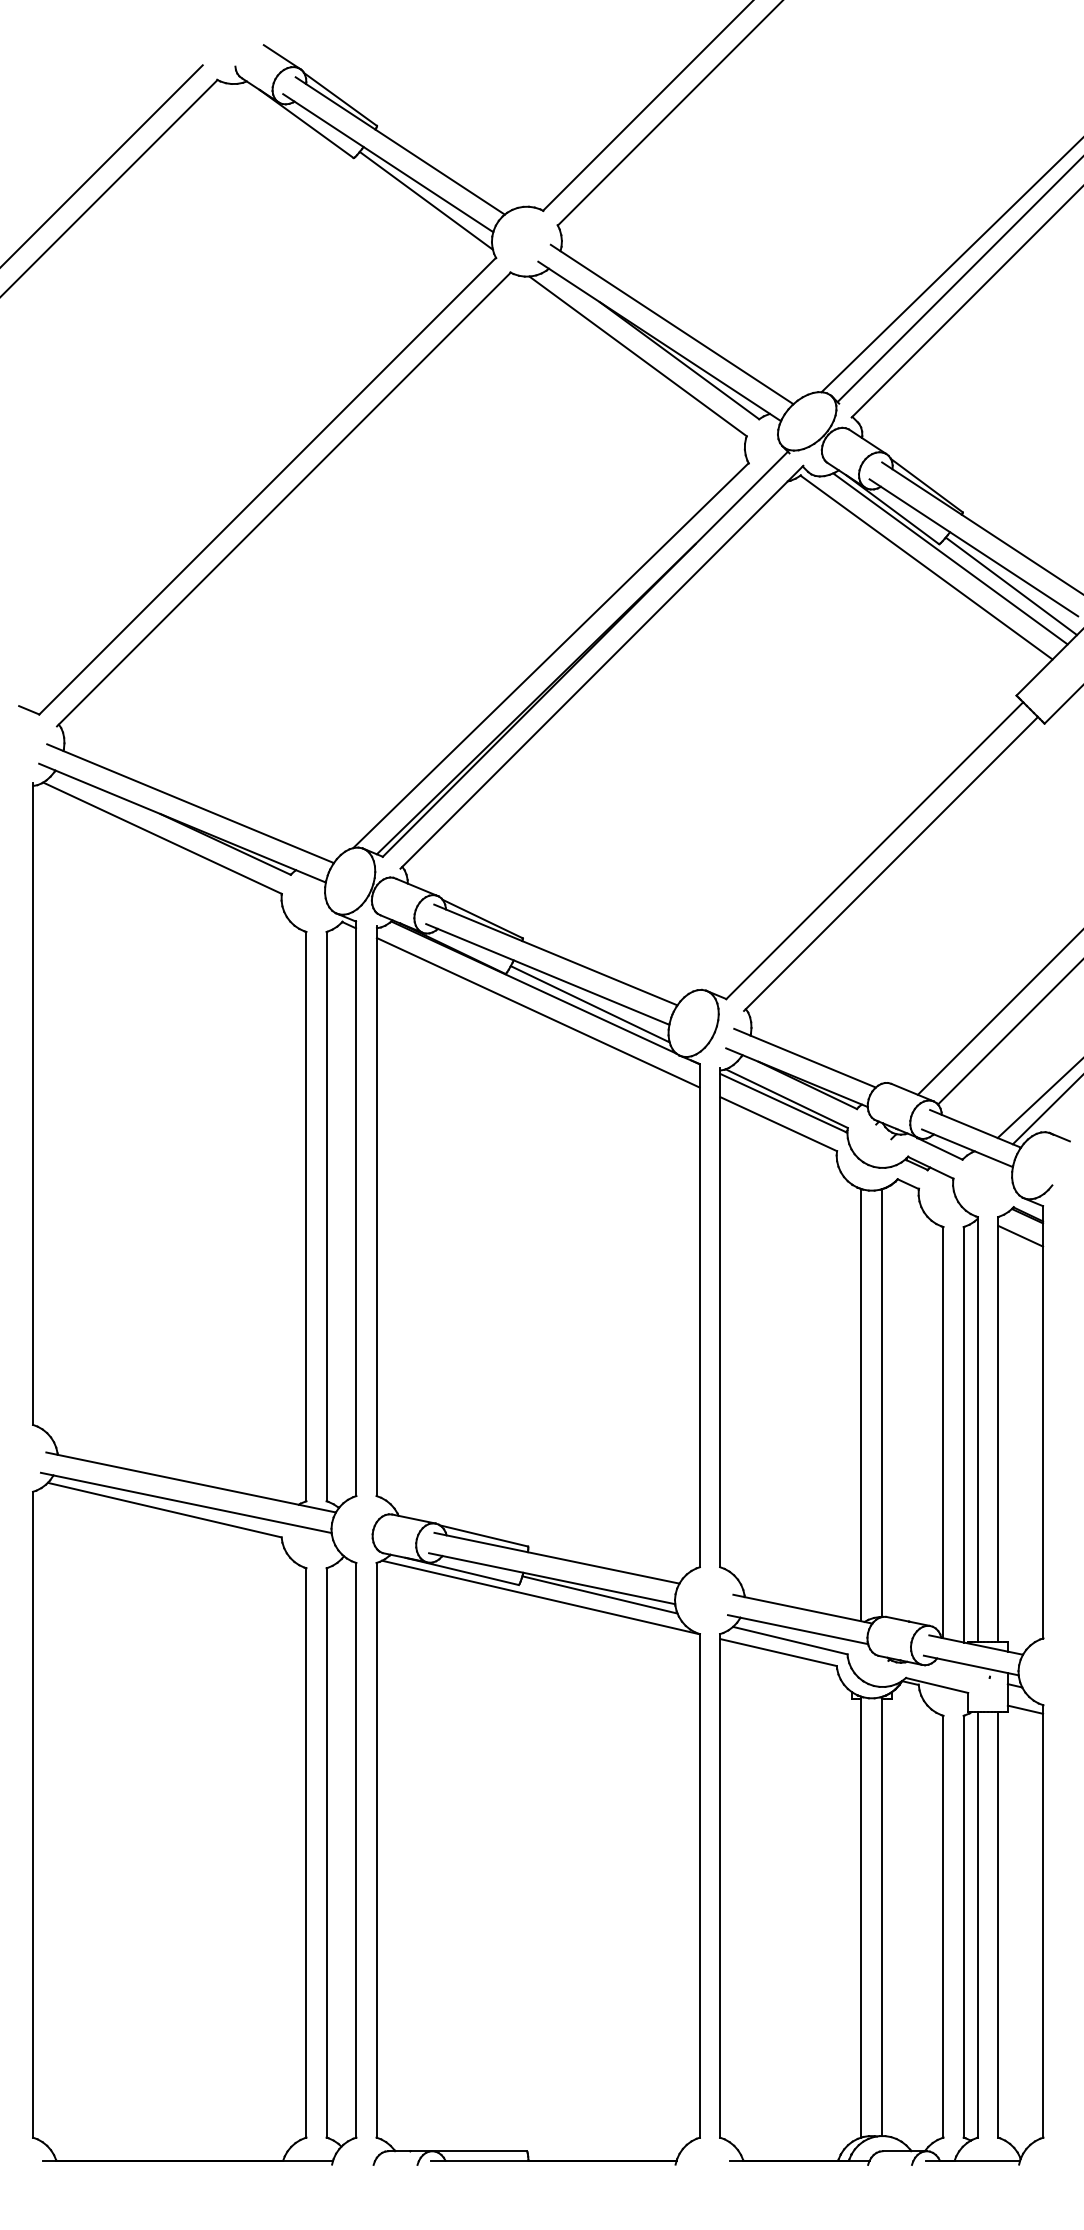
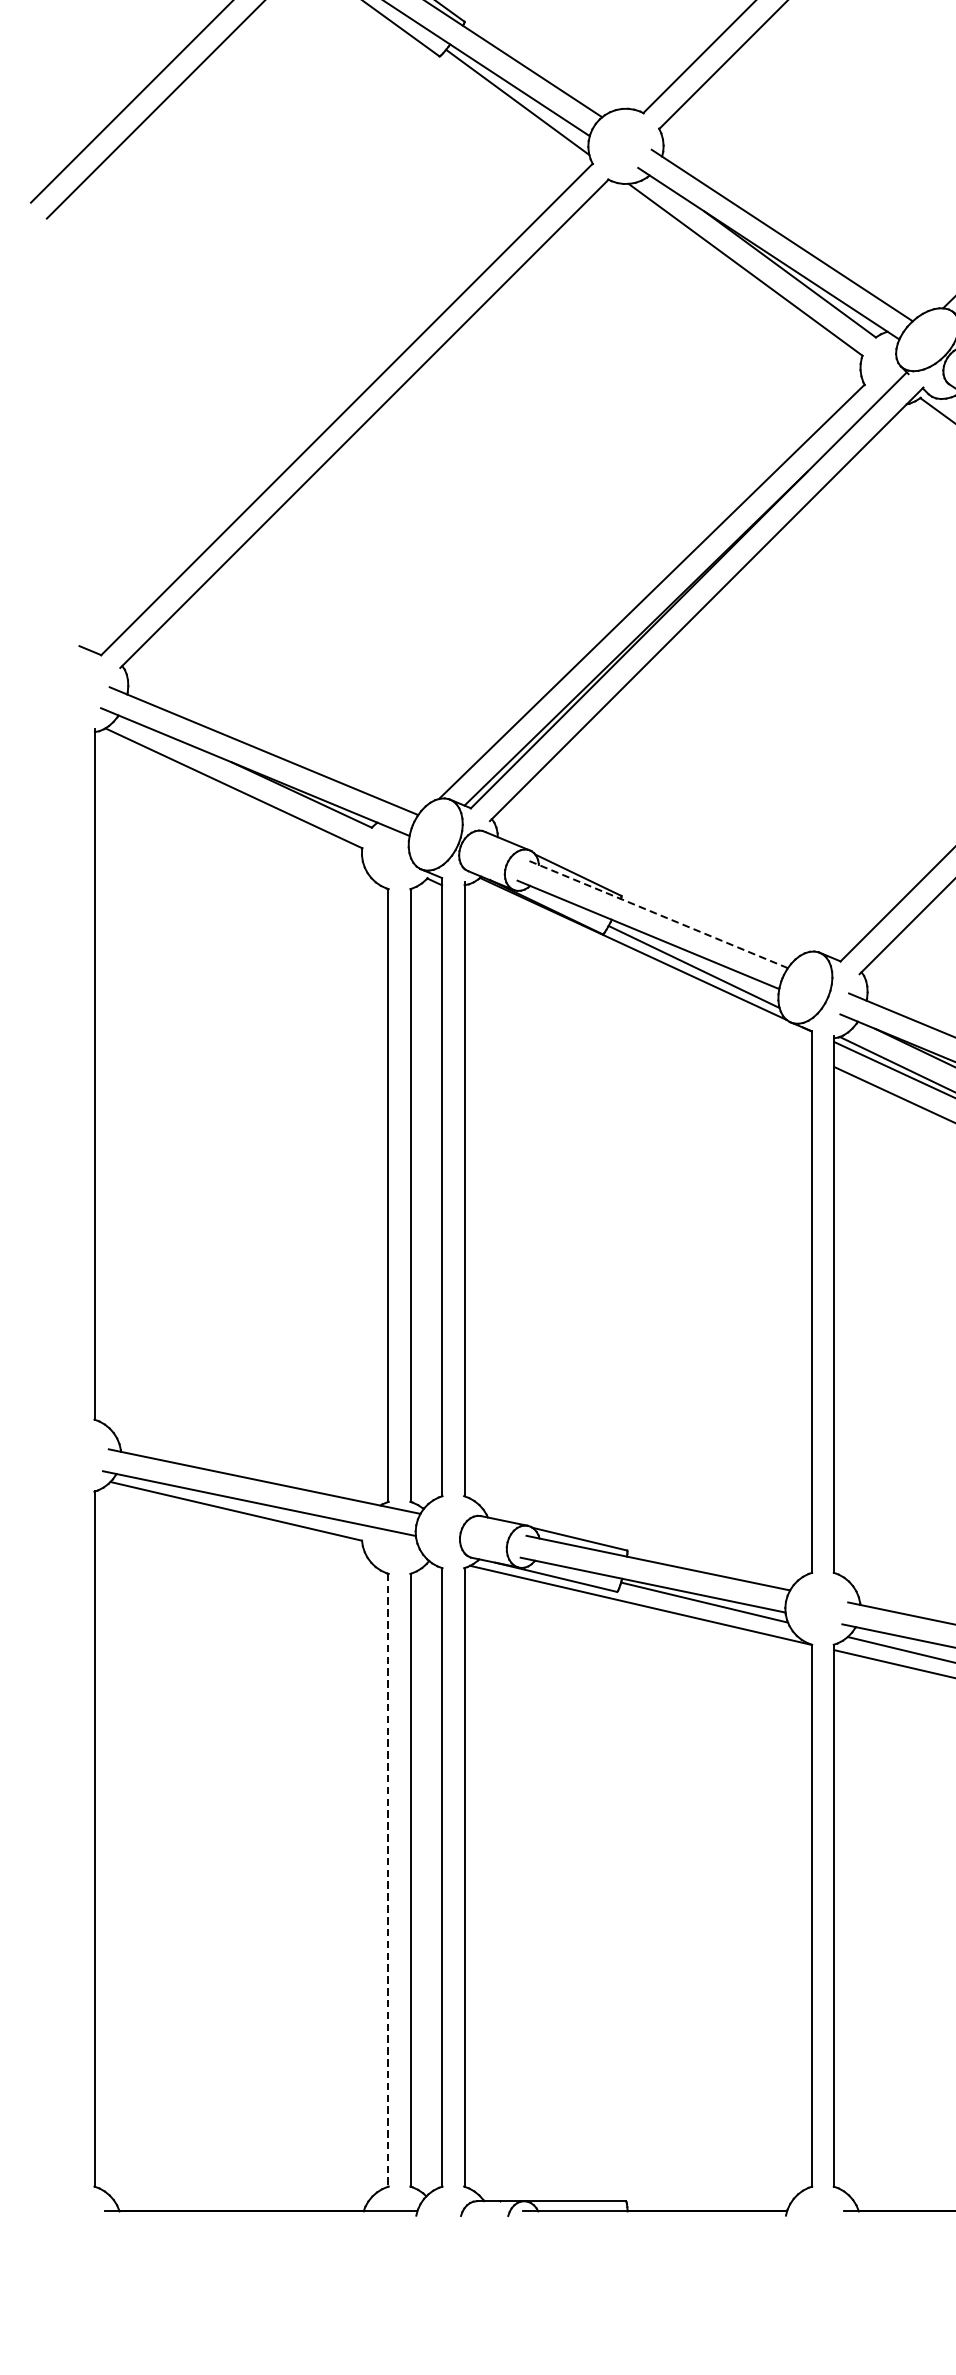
line: (555, 955) -> (656, 914), solid -> dashed
line: (537, 1012) -> (637, 975), removed
line: (306, 1852) -> (388, 1879), solid -> dashed

